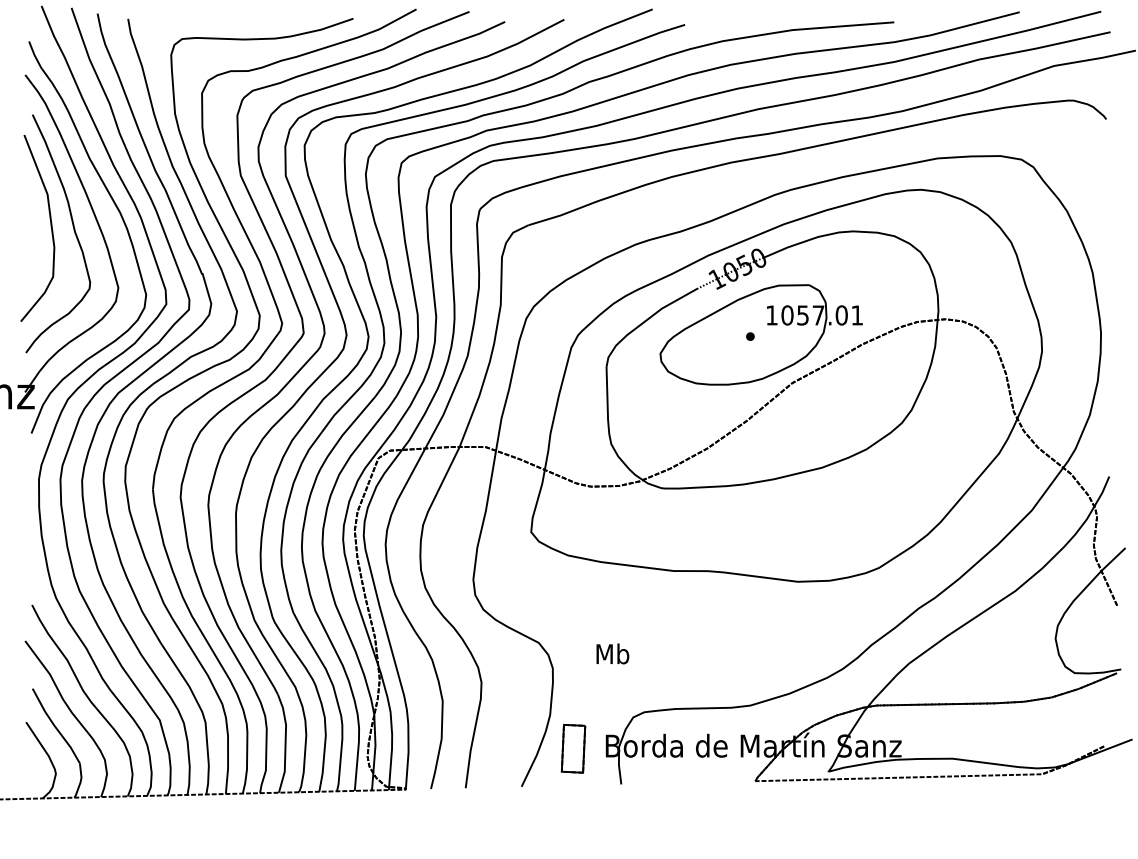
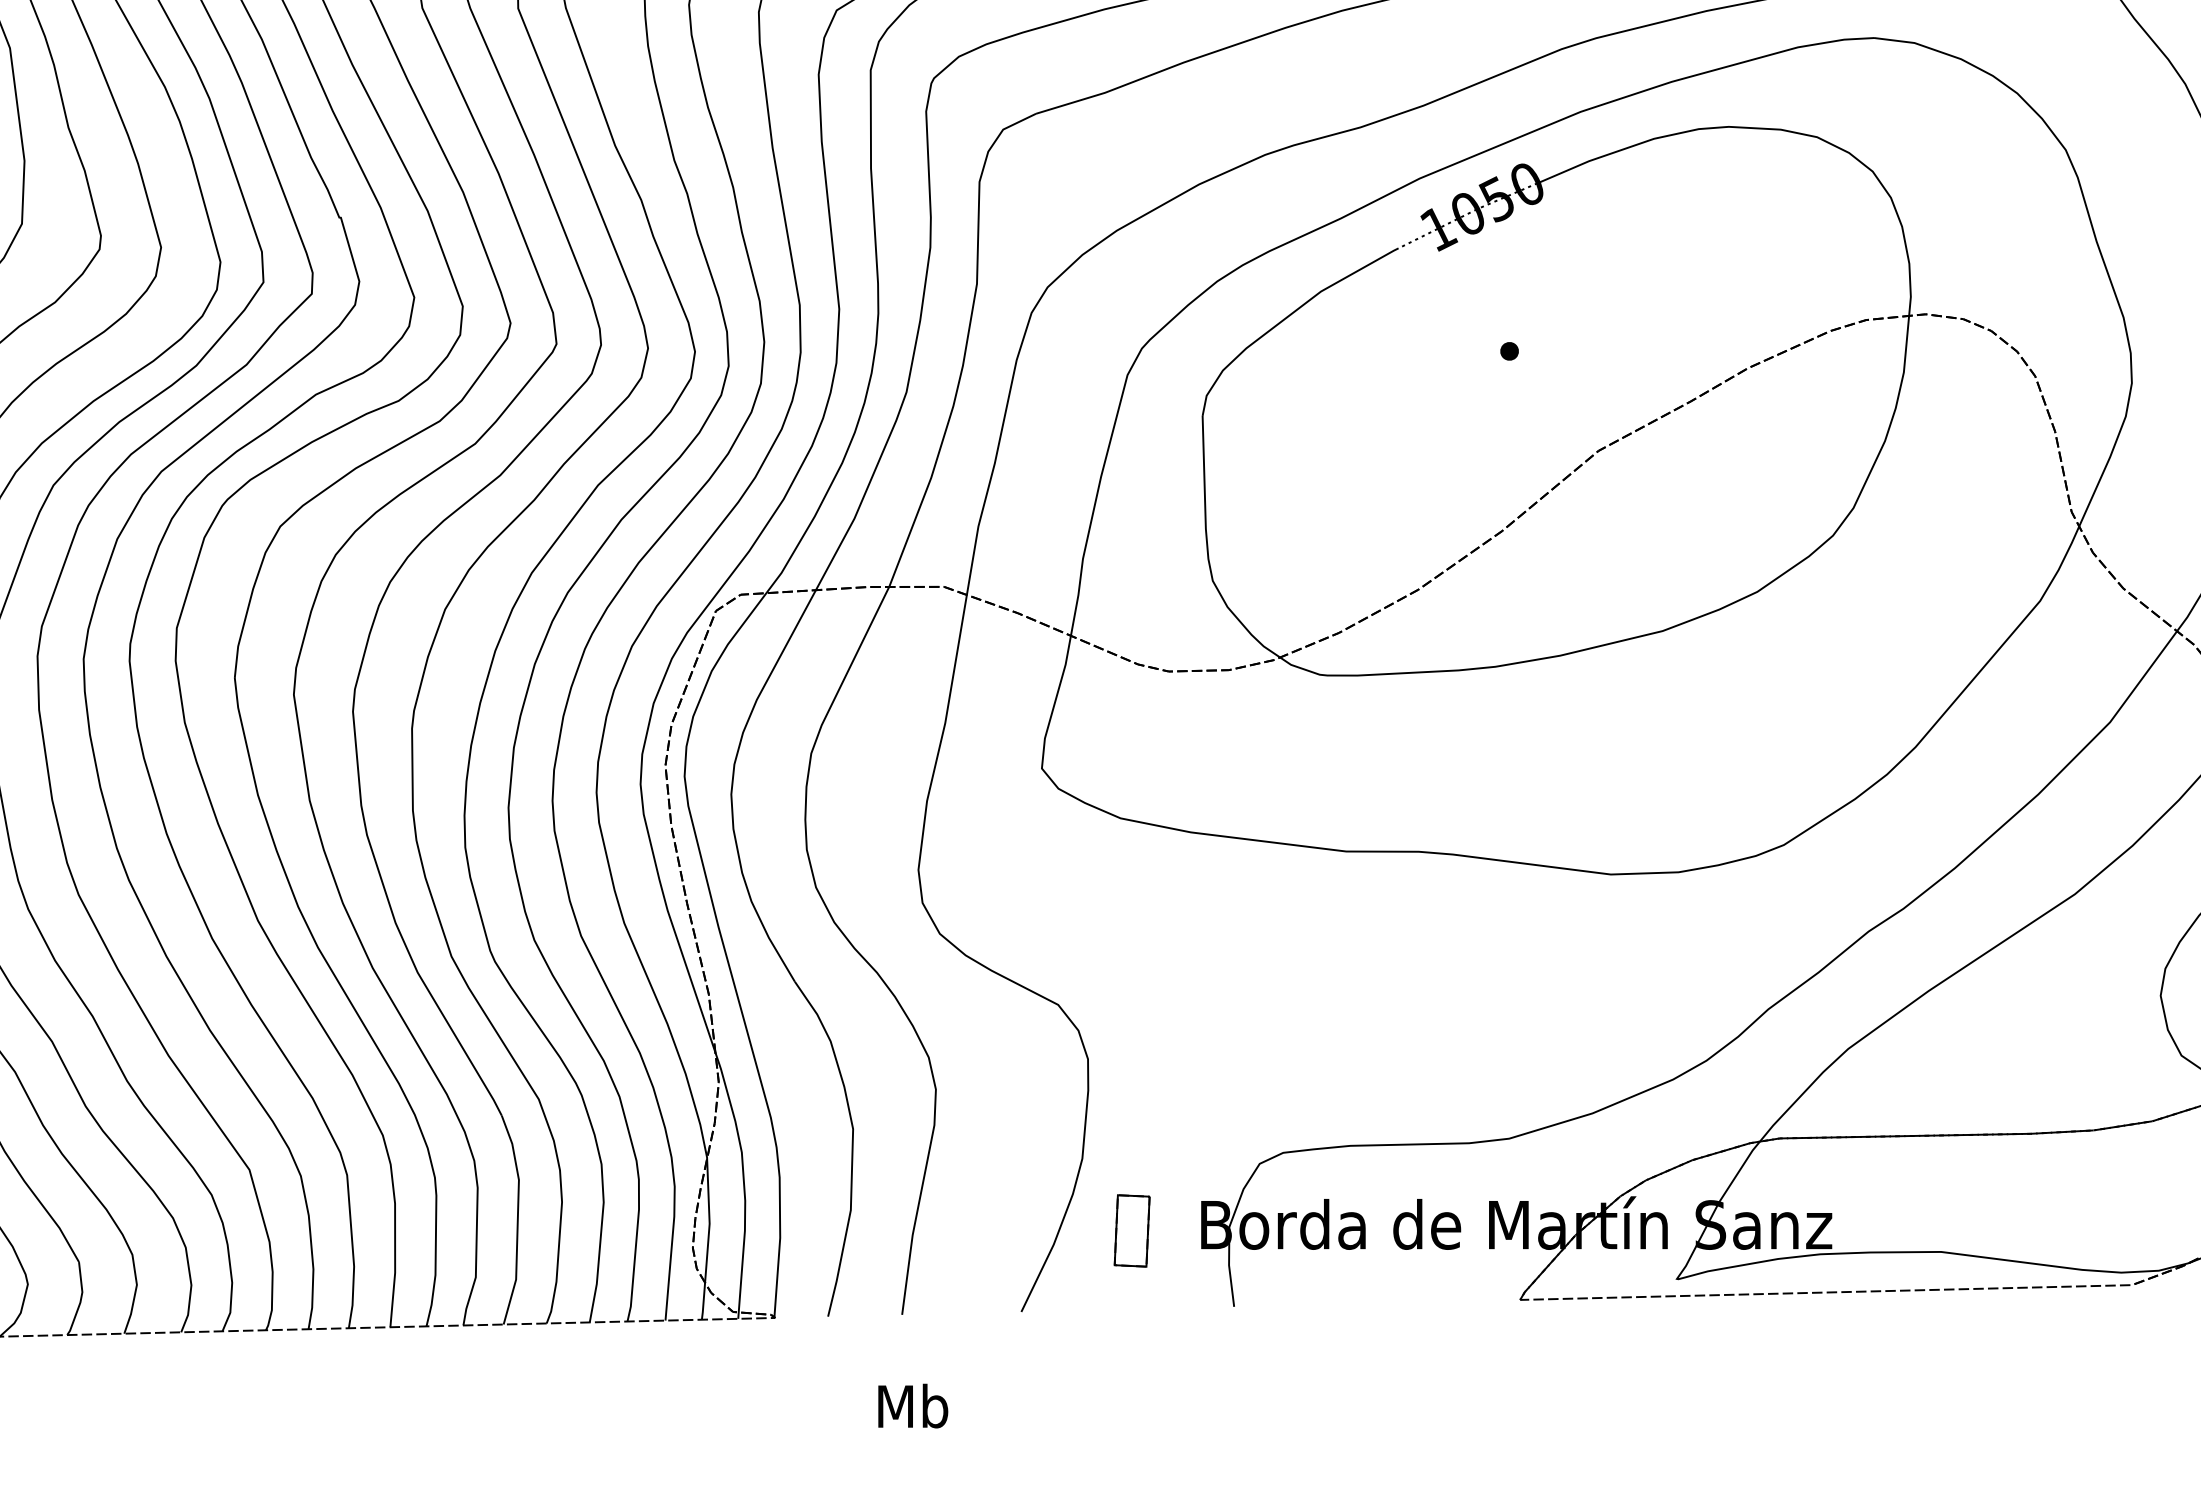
part: (760, 334) -> (1531, 346), removed
text: (612, 653) -> (912, 1405), moved
part: (573, 748) -> (1132, 1230), size x0.7

